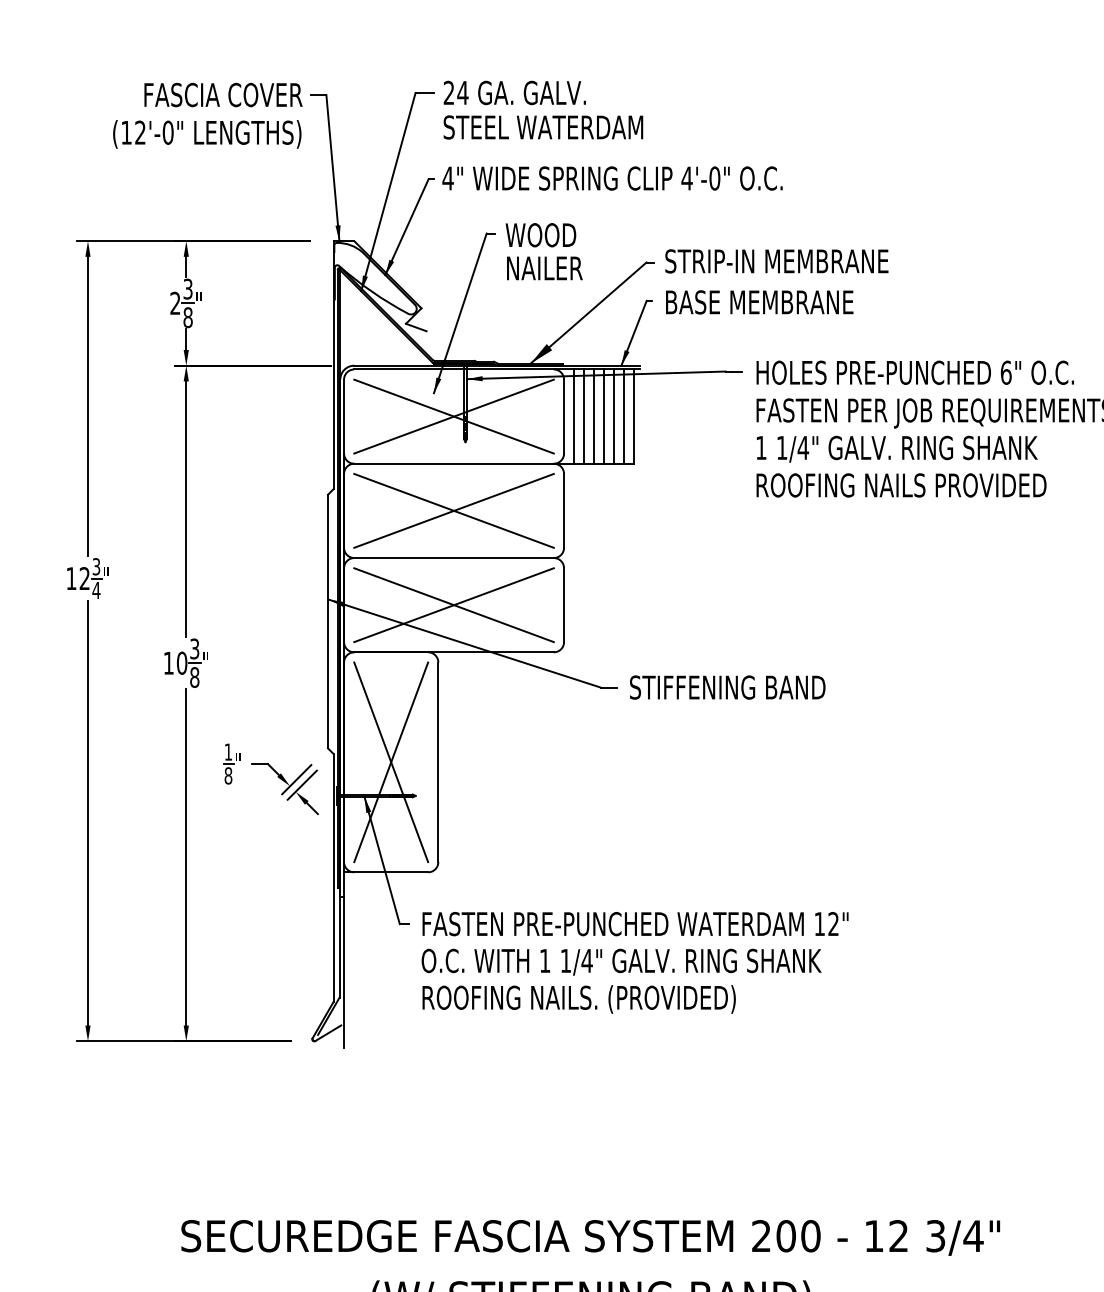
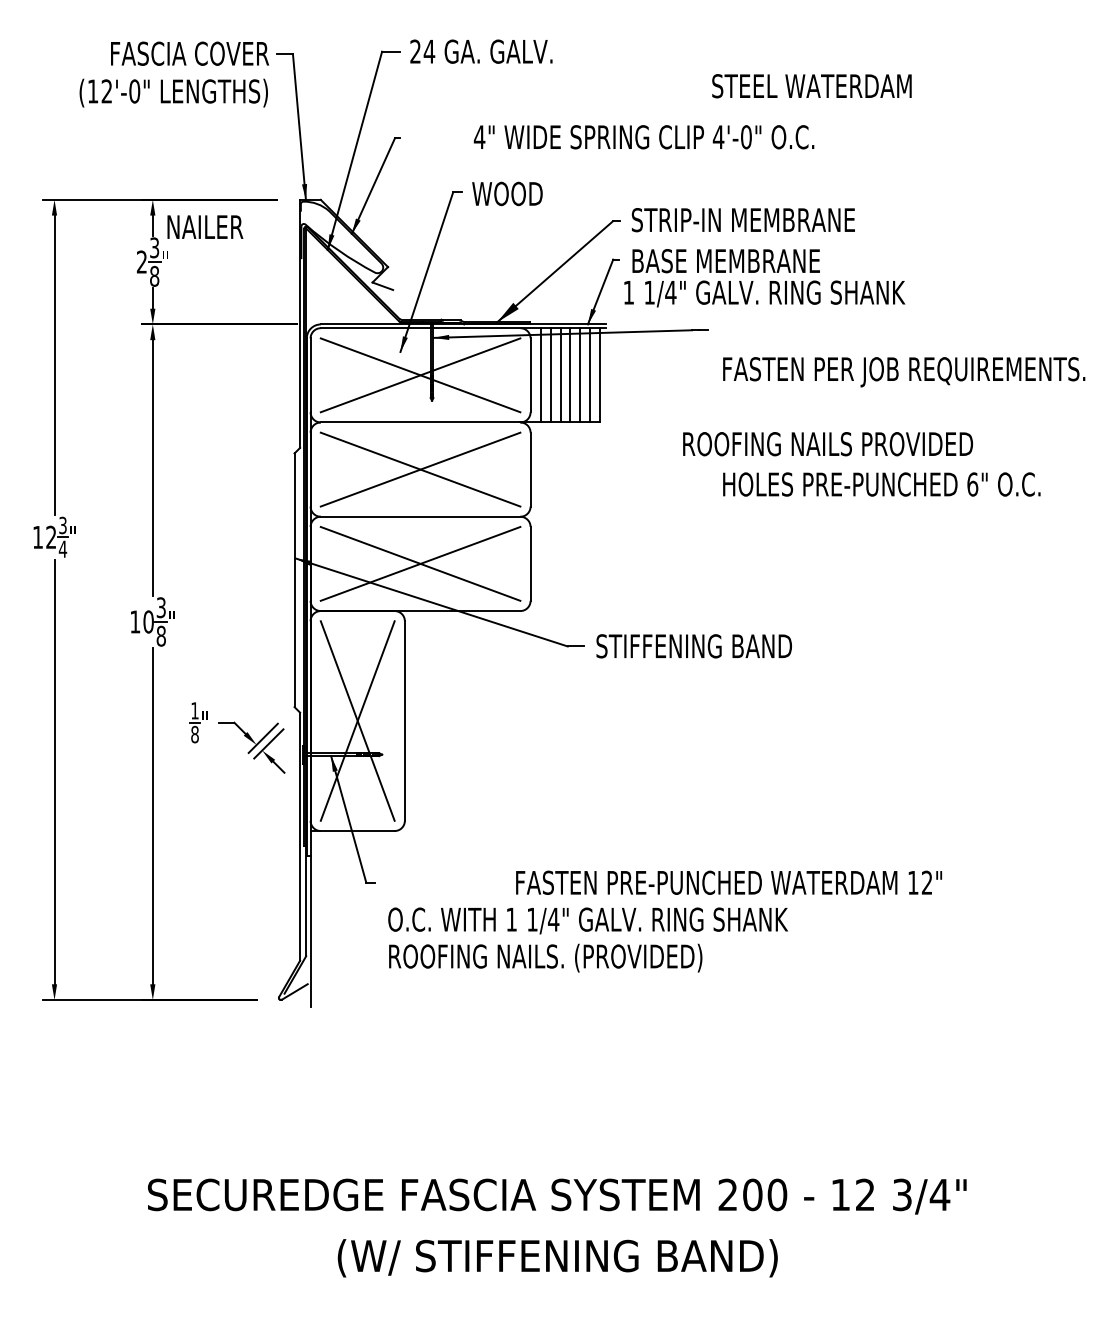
text: (542, 127) -> (811, 86), moved
text: (611, 178) -> (643, 137), moved
text: (544, 267) -> (205, 226), moved
text: (914, 372) -> (881, 484), moved
text: (896, 448) -> (764, 293), moved
text: (900, 485) -> (827, 444), moved
text: (634, 923) -> (728, 882), moved

